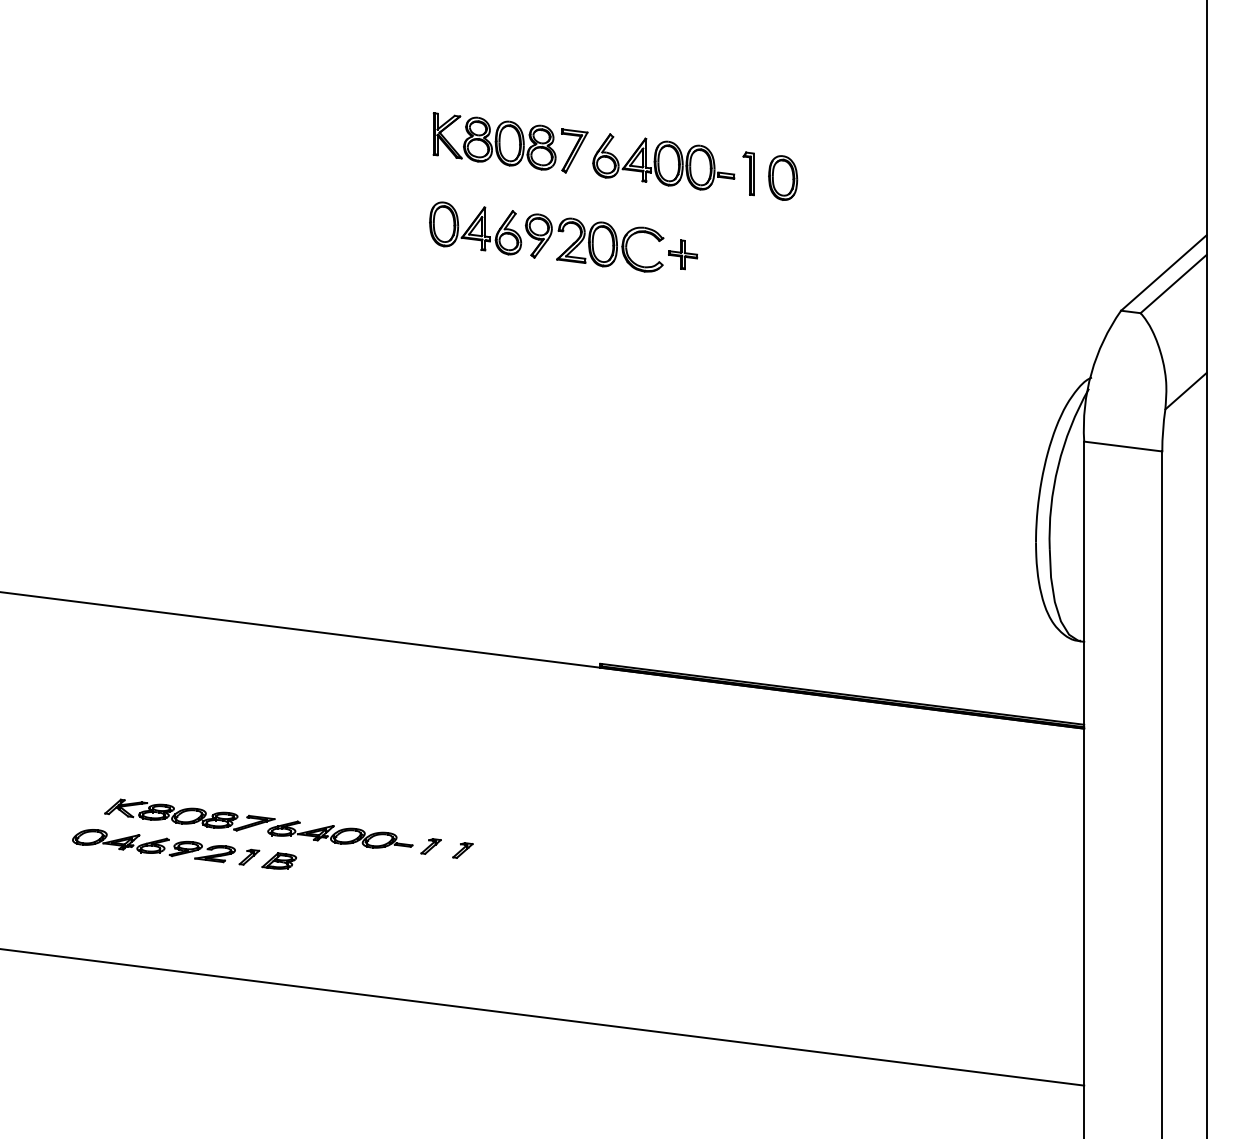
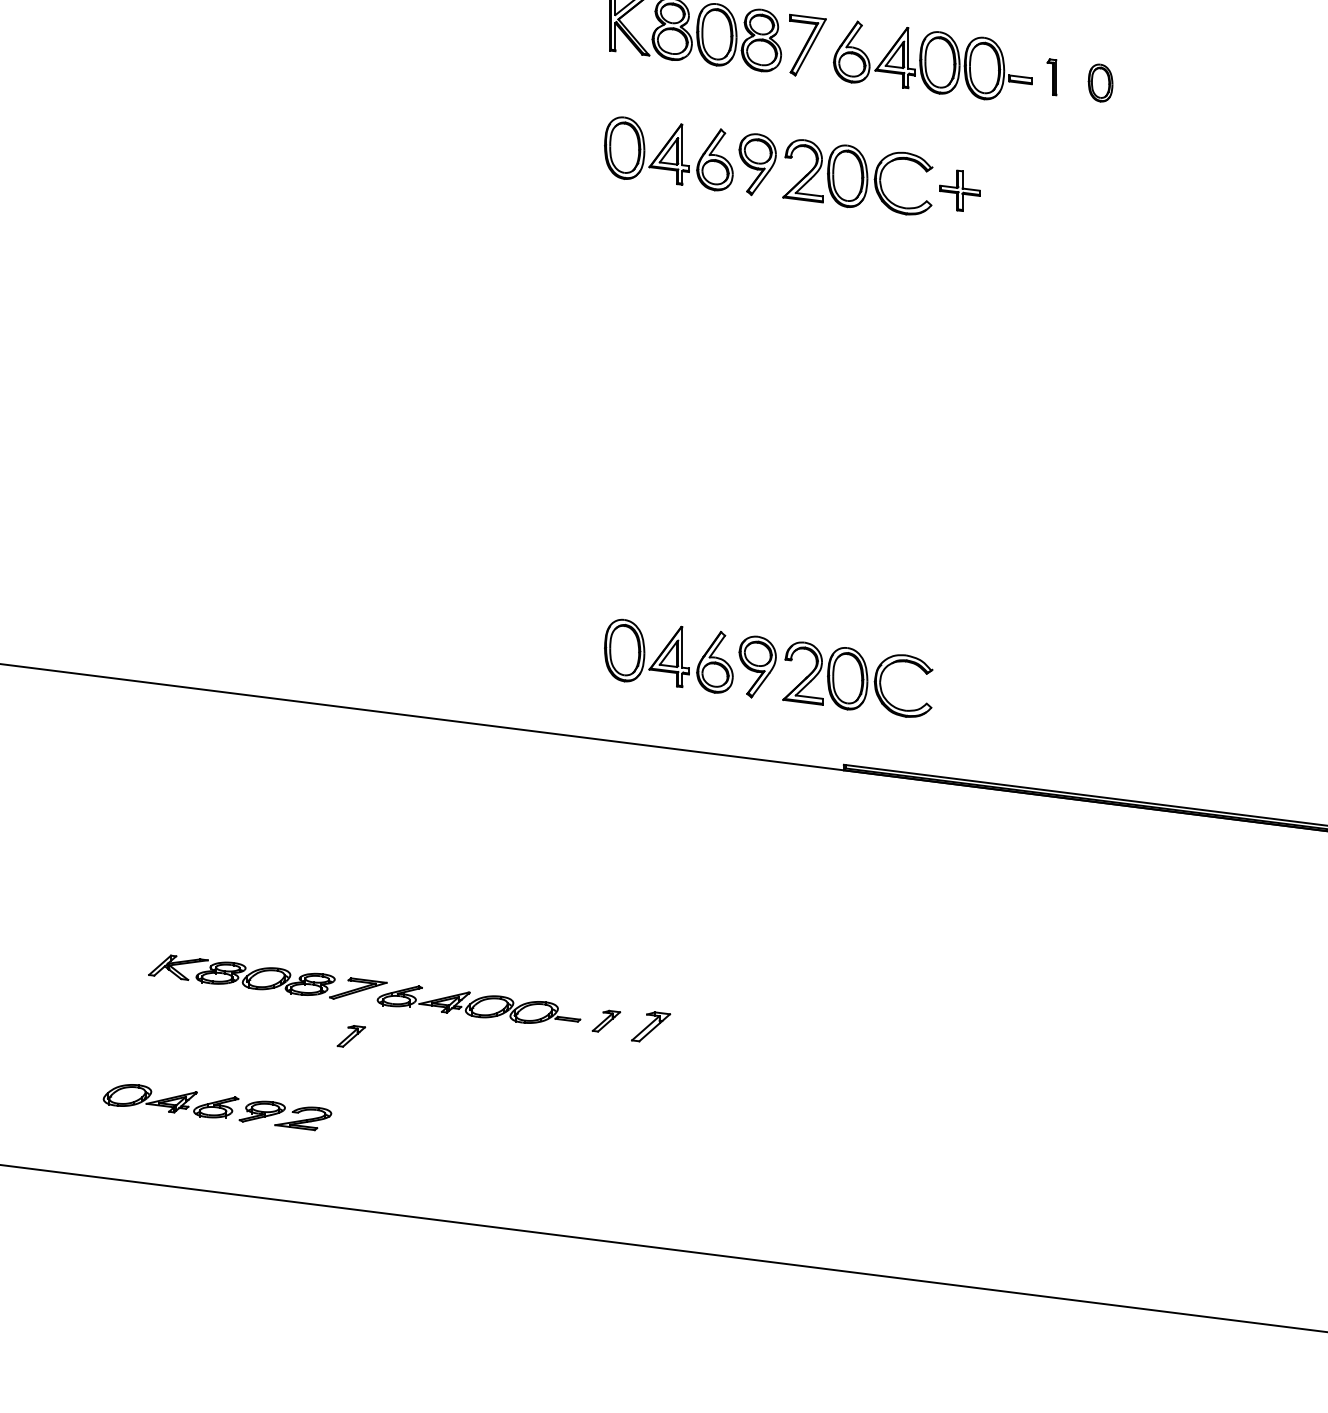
part: (748, 173) -> (1051, 76), size x0.6
part: (783, 177) -> (1100, 82), size x0.6
part: (546, 594) -> (768, 667), added
part: (153, 846) -> (216, 1108), moved
part: (462, 850) -> (650, 1026), size x1.4
part: (279, 860) -> (393, 1040), removed

